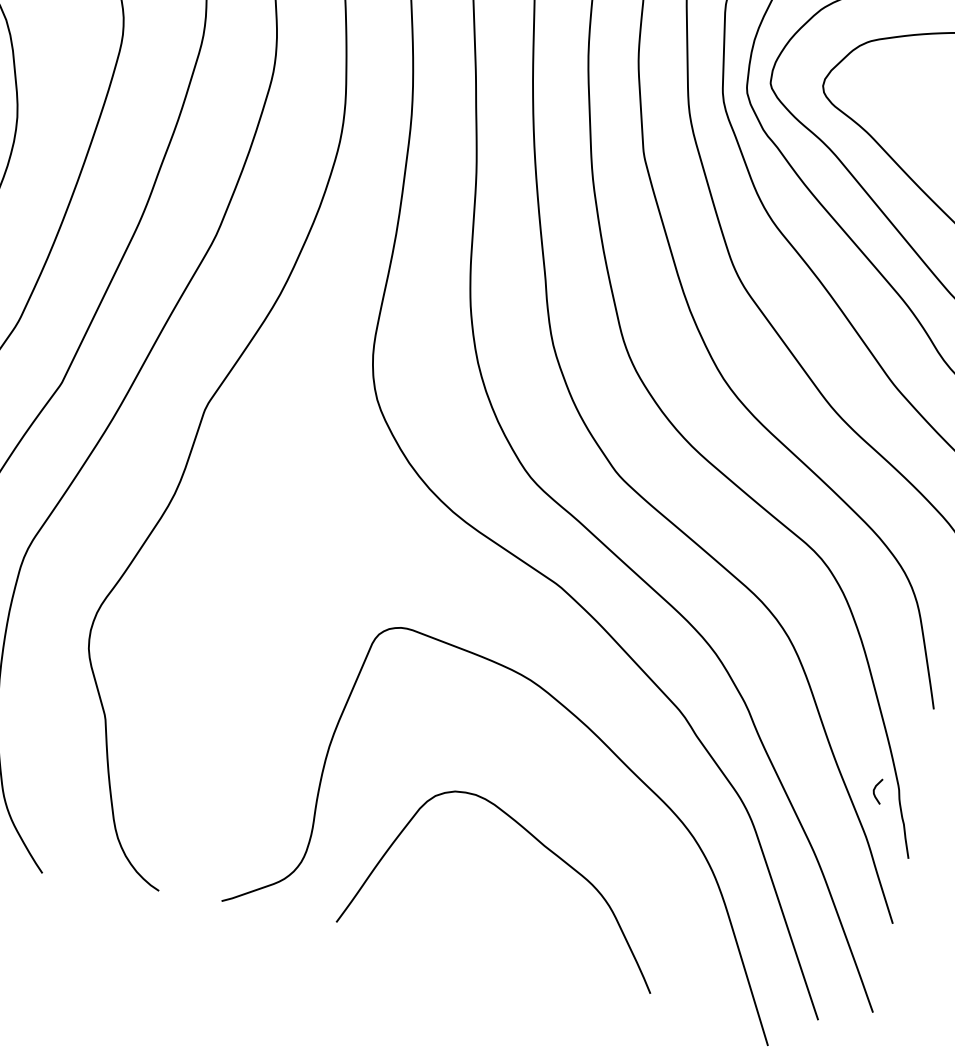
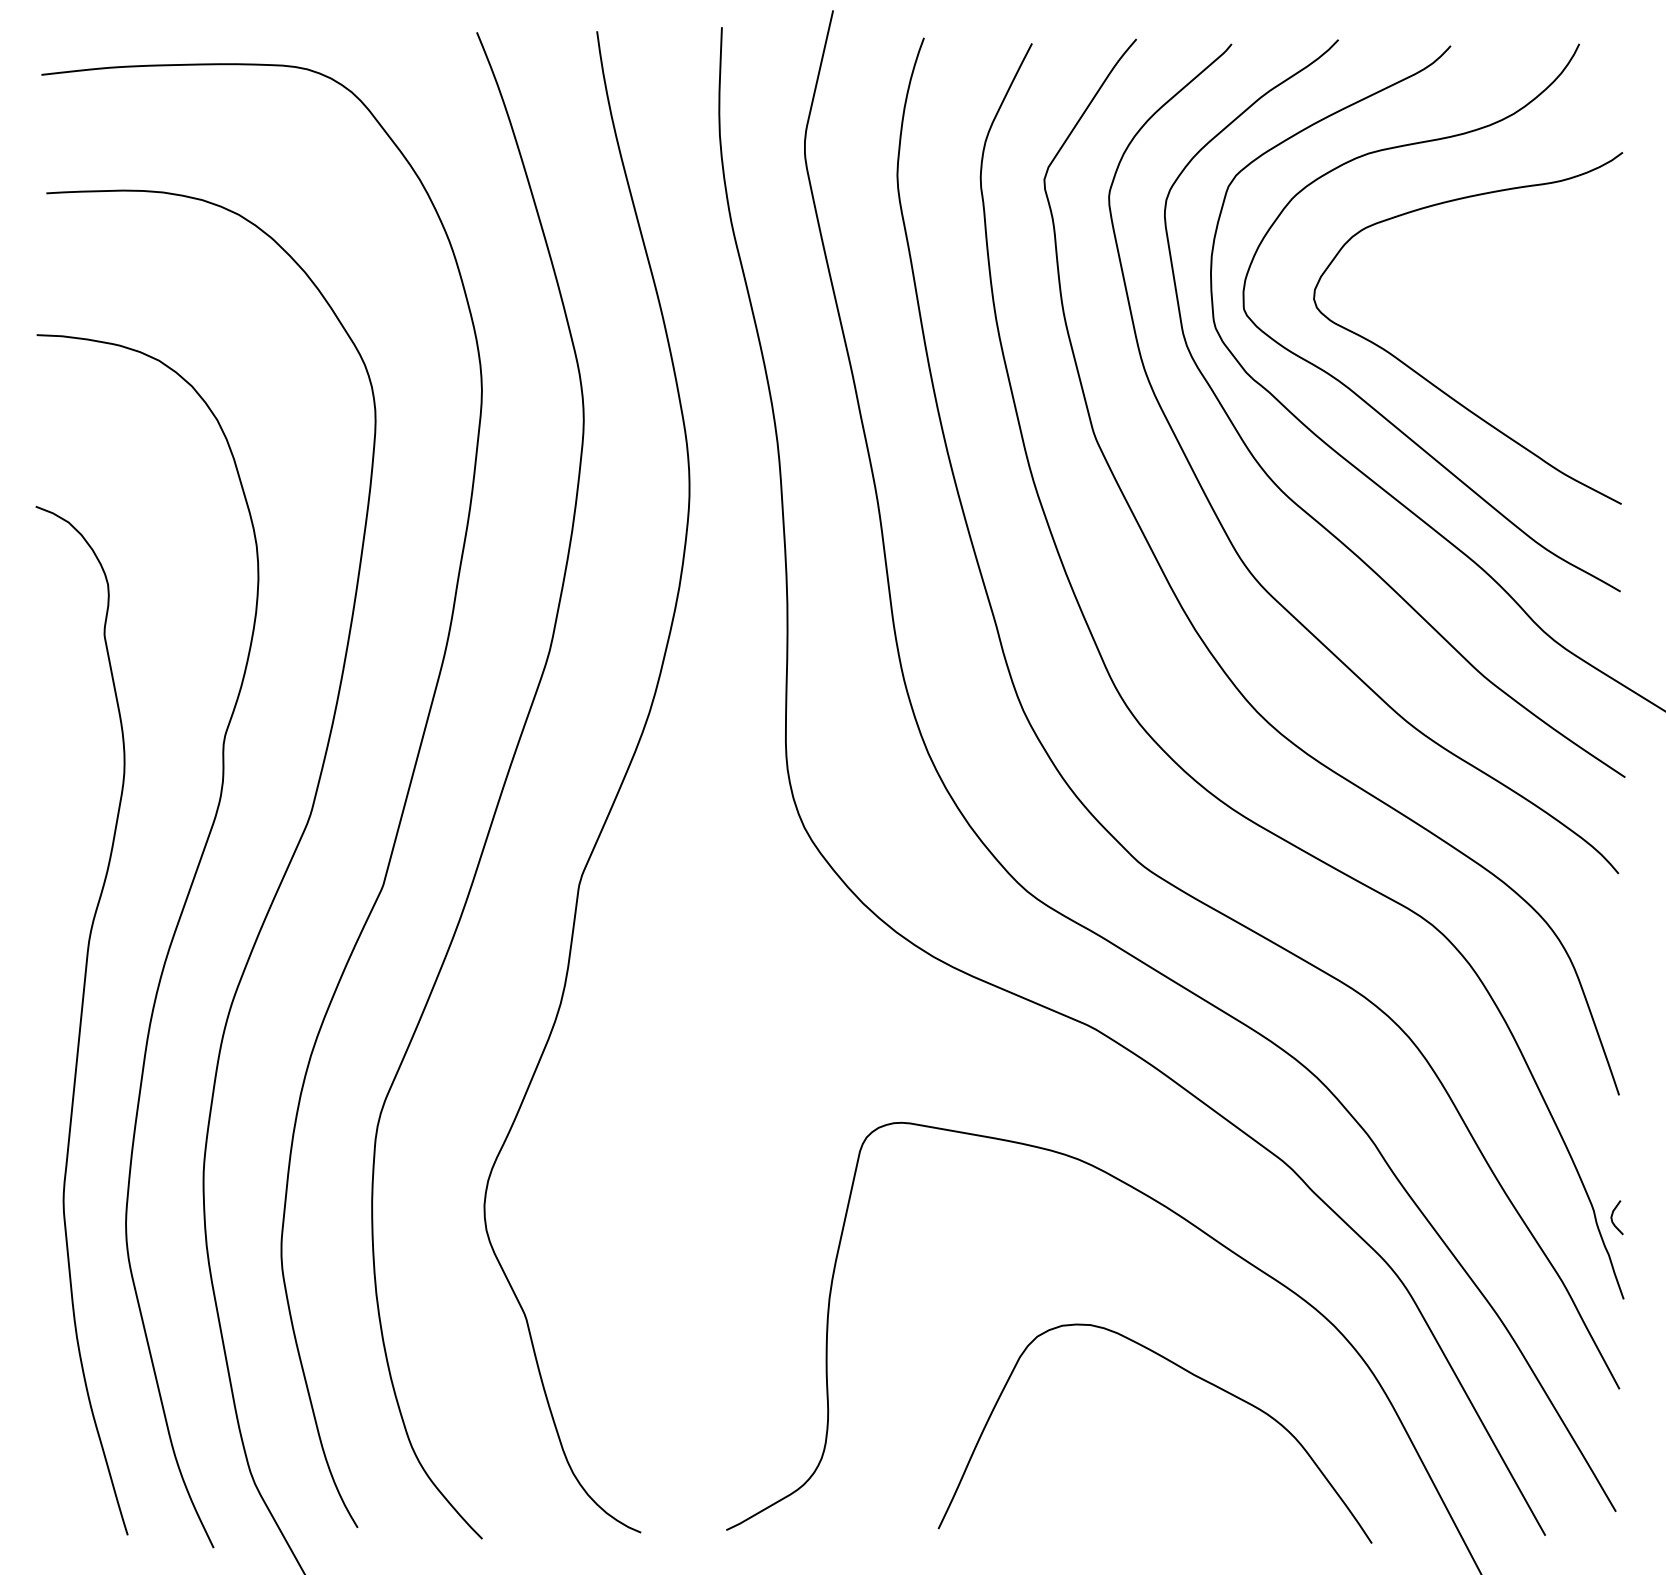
curve: (874, 790) -> (1612, 1217), moved
curve: (543, 846) -> (1192, 1375), moved

